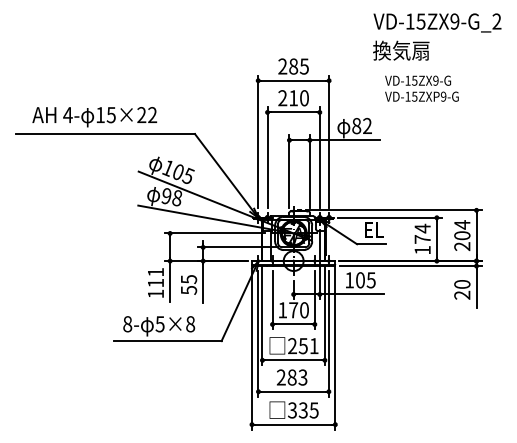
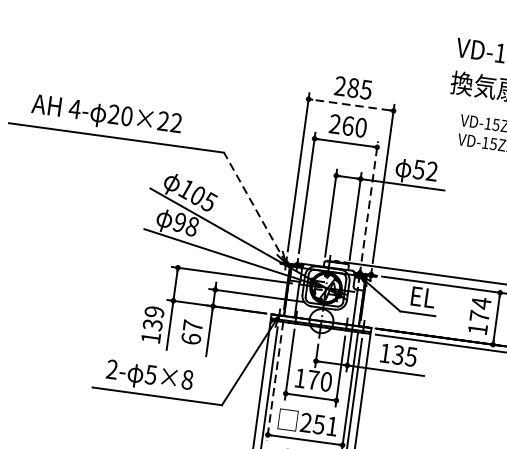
line: (293, 80) -> (350, 104), solid -> dashed
text: (293, 98) -> (347, 126), 210 -> 260
text: (105, 115) -> (119, 115), 15×22 -> 20×22
text: (356, 126) -> (418, 170), 82 -> 52
line: (319, 157) -> (369, 201), solid -> dashed
line: (226, 175) -> (255, 207), solid -> dashed
text: (155, 277) -> (153, 318), 111 -> 139
text: (359, 280) -> (397, 355), 105 -> 135
text: (188, 284) -> (191, 331), 55 -> 67
line: (262, 315) -> (275, 381), solid -> dashed
text: (127, 324) -> (111, 369), 8- -> 2-

